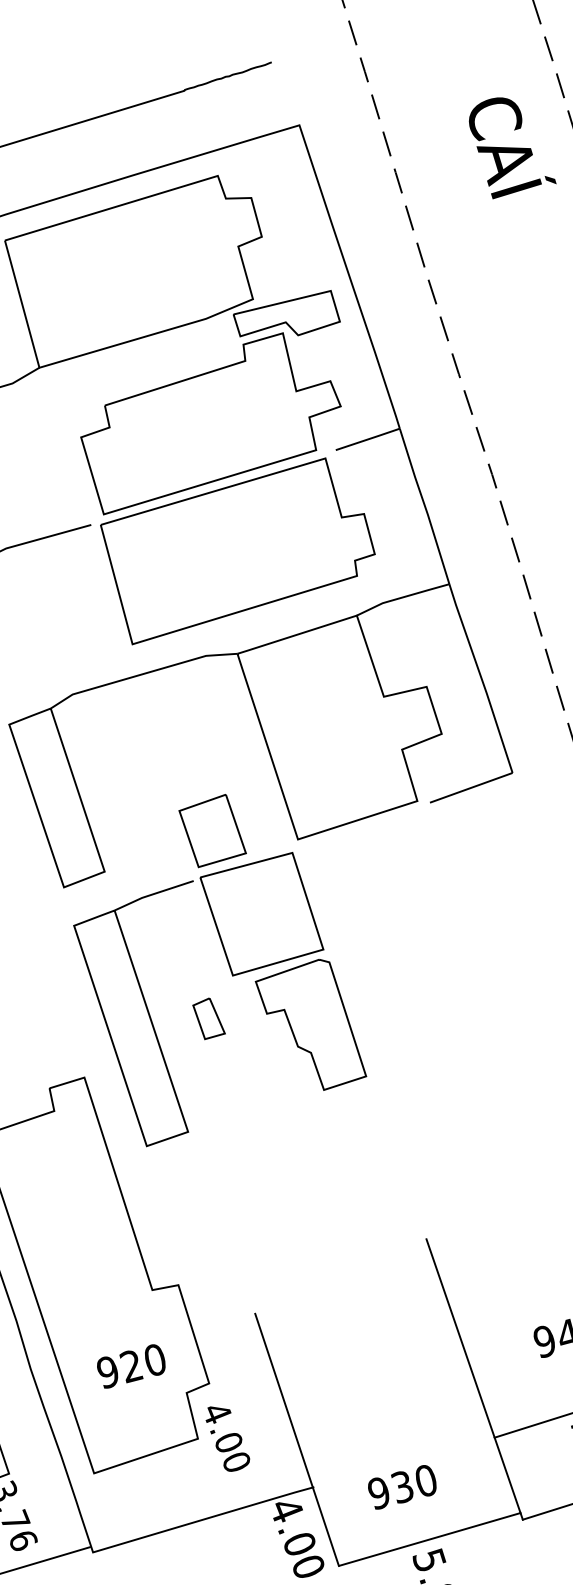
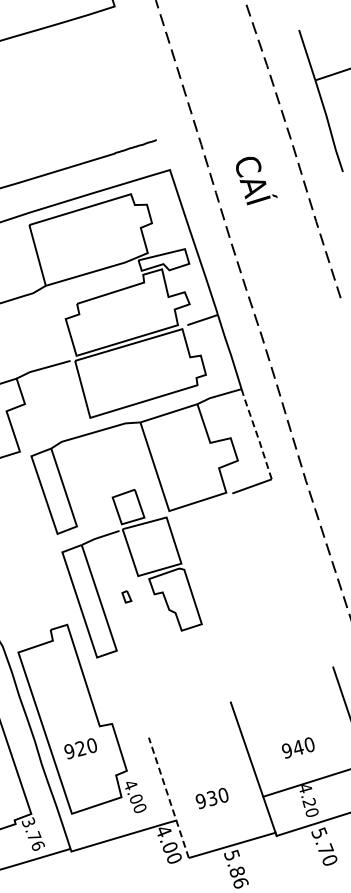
text: (511, 149) -> (256, 181), moved
line: (480, 676) -> (256, 433), solid -> dashed
part: (208, 1018) -> (126, 596), size x0.6
text: (130, 1365) -> (80, 748), moved
line: (296, 1439) -> (168, 797), solid -> dashed
text: (400, 1487) -> (211, 798), moved

